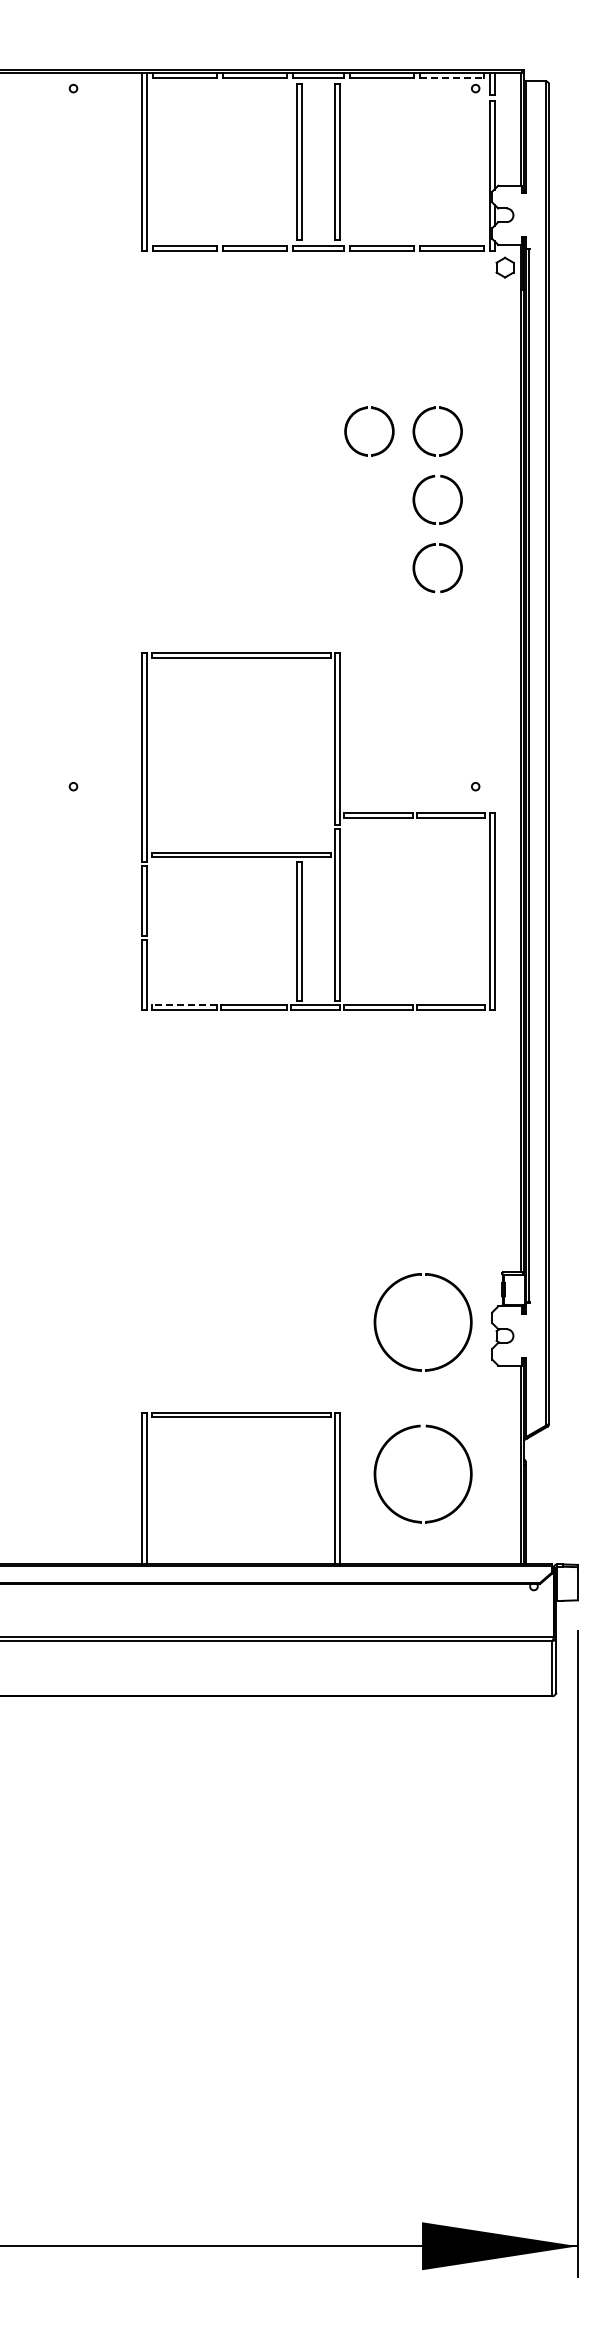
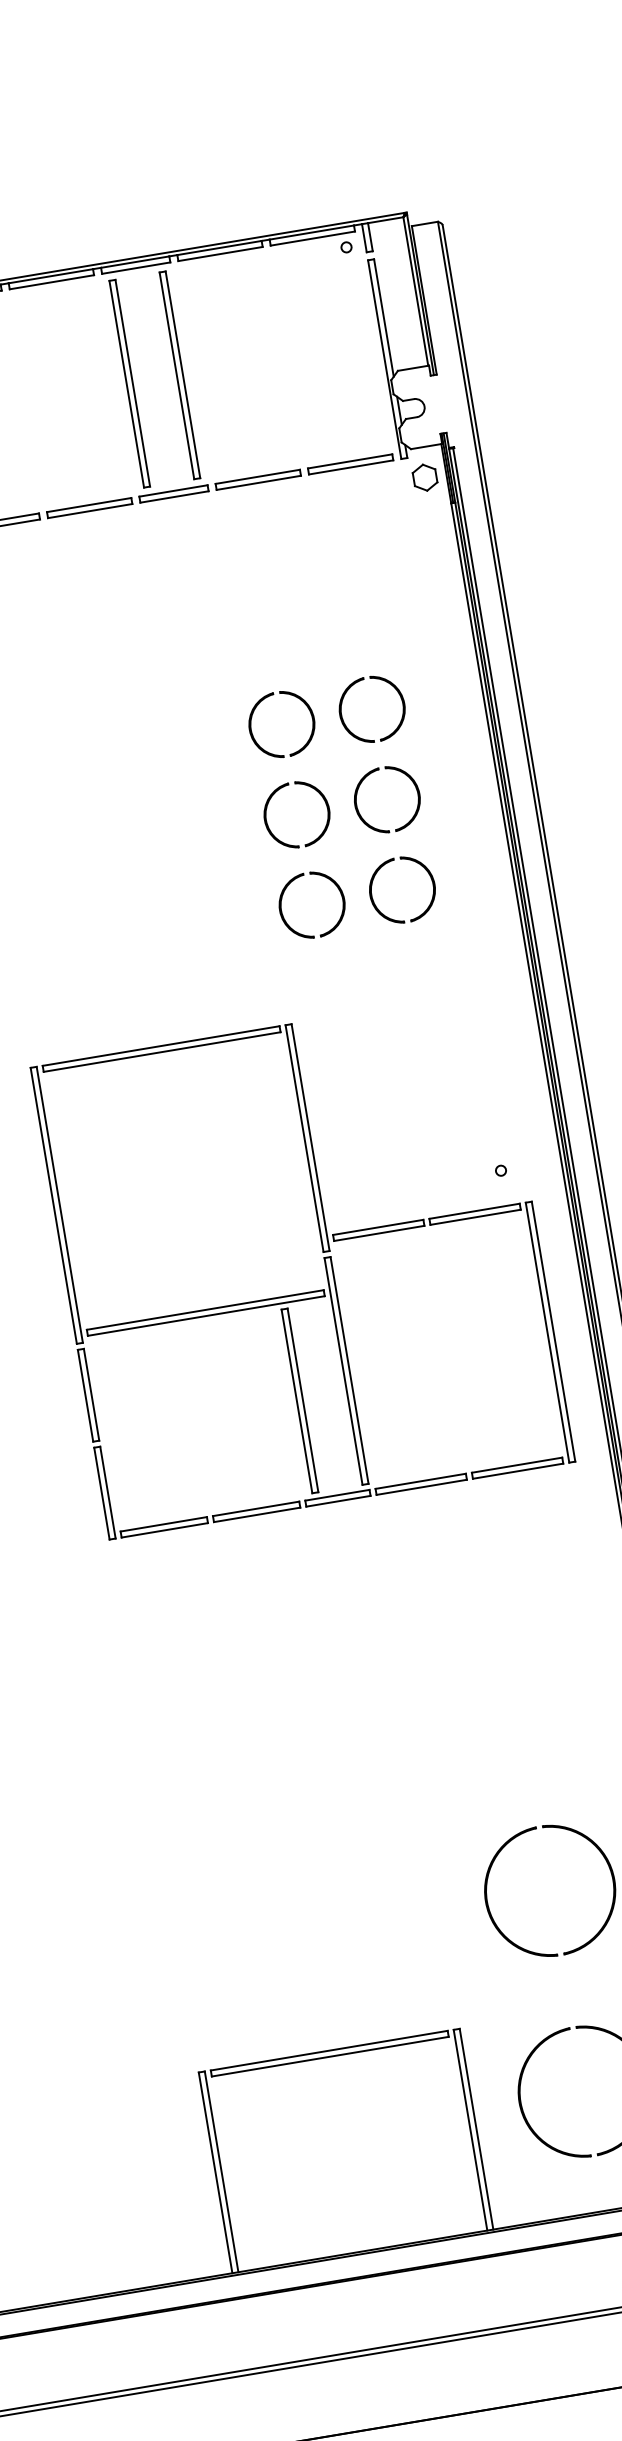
line: (452, 77) -> (313, 237), dashed -> solid
part: (363, 478) -> (284, 787), added
part: (363, 589) -> (309, 934), added
line: (184, 1005) -> (164, 1524), dashed -> solid

